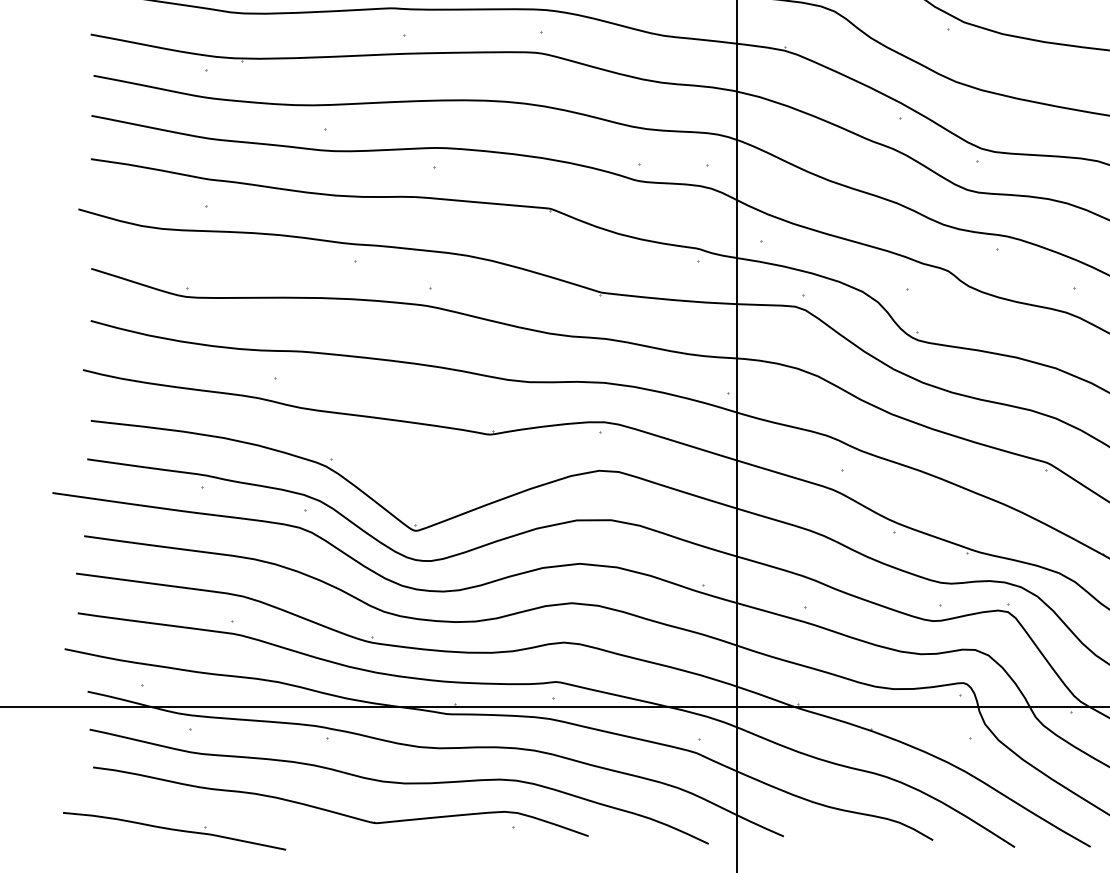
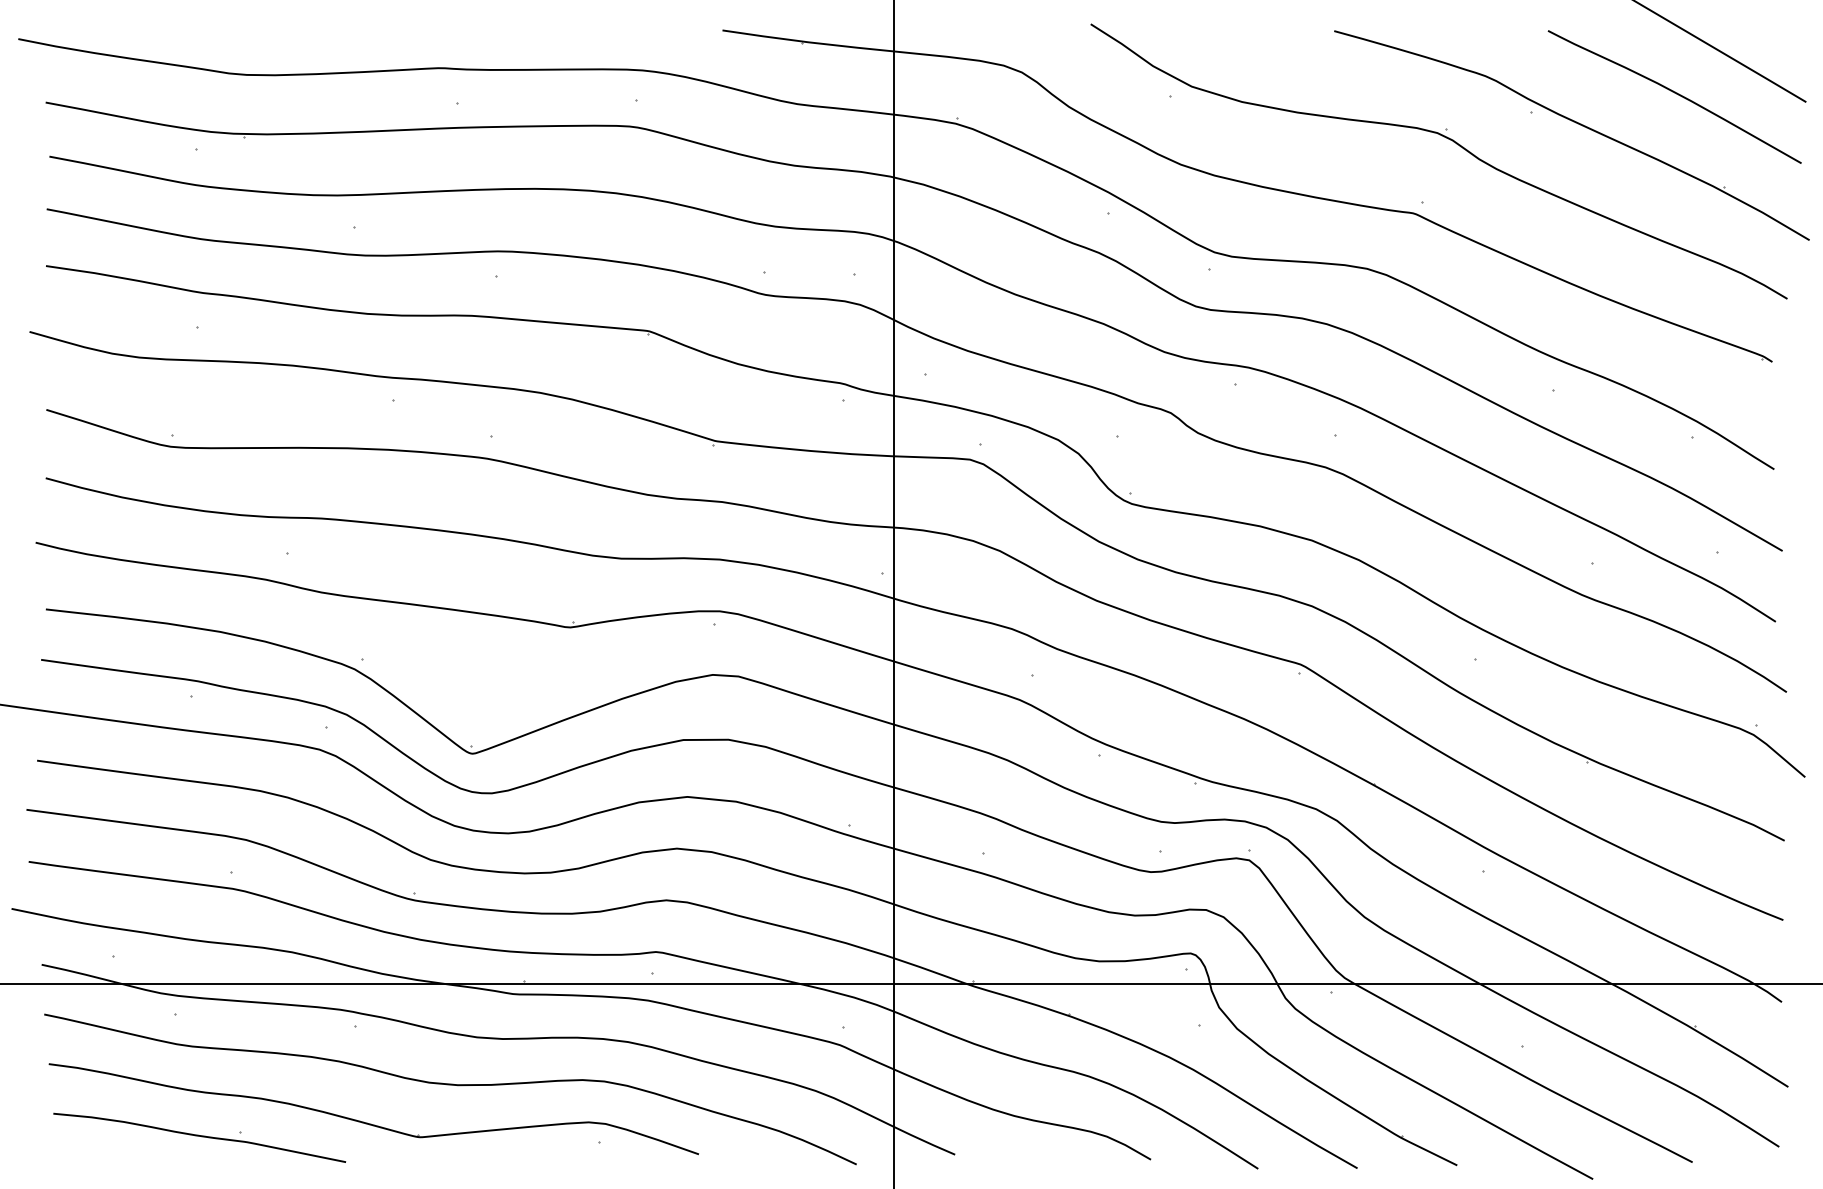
part: (174, 830) -> (199, 1137), moved

